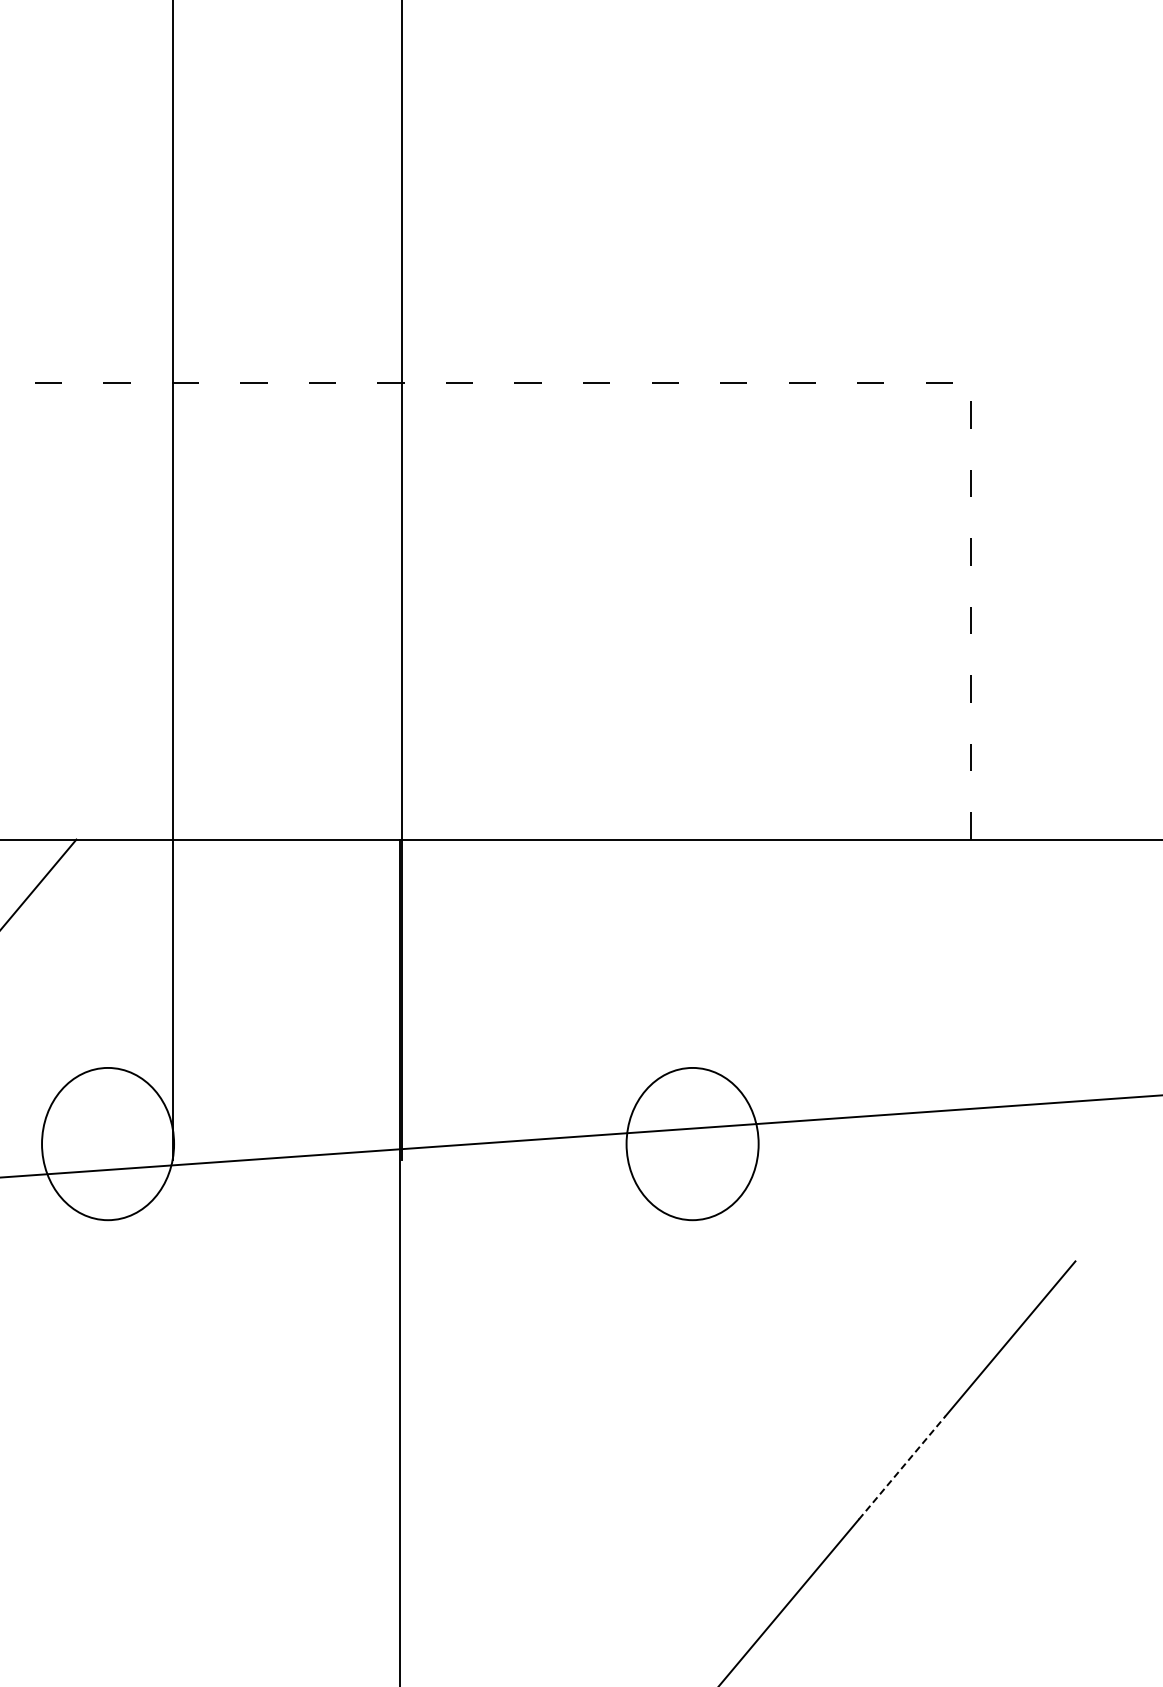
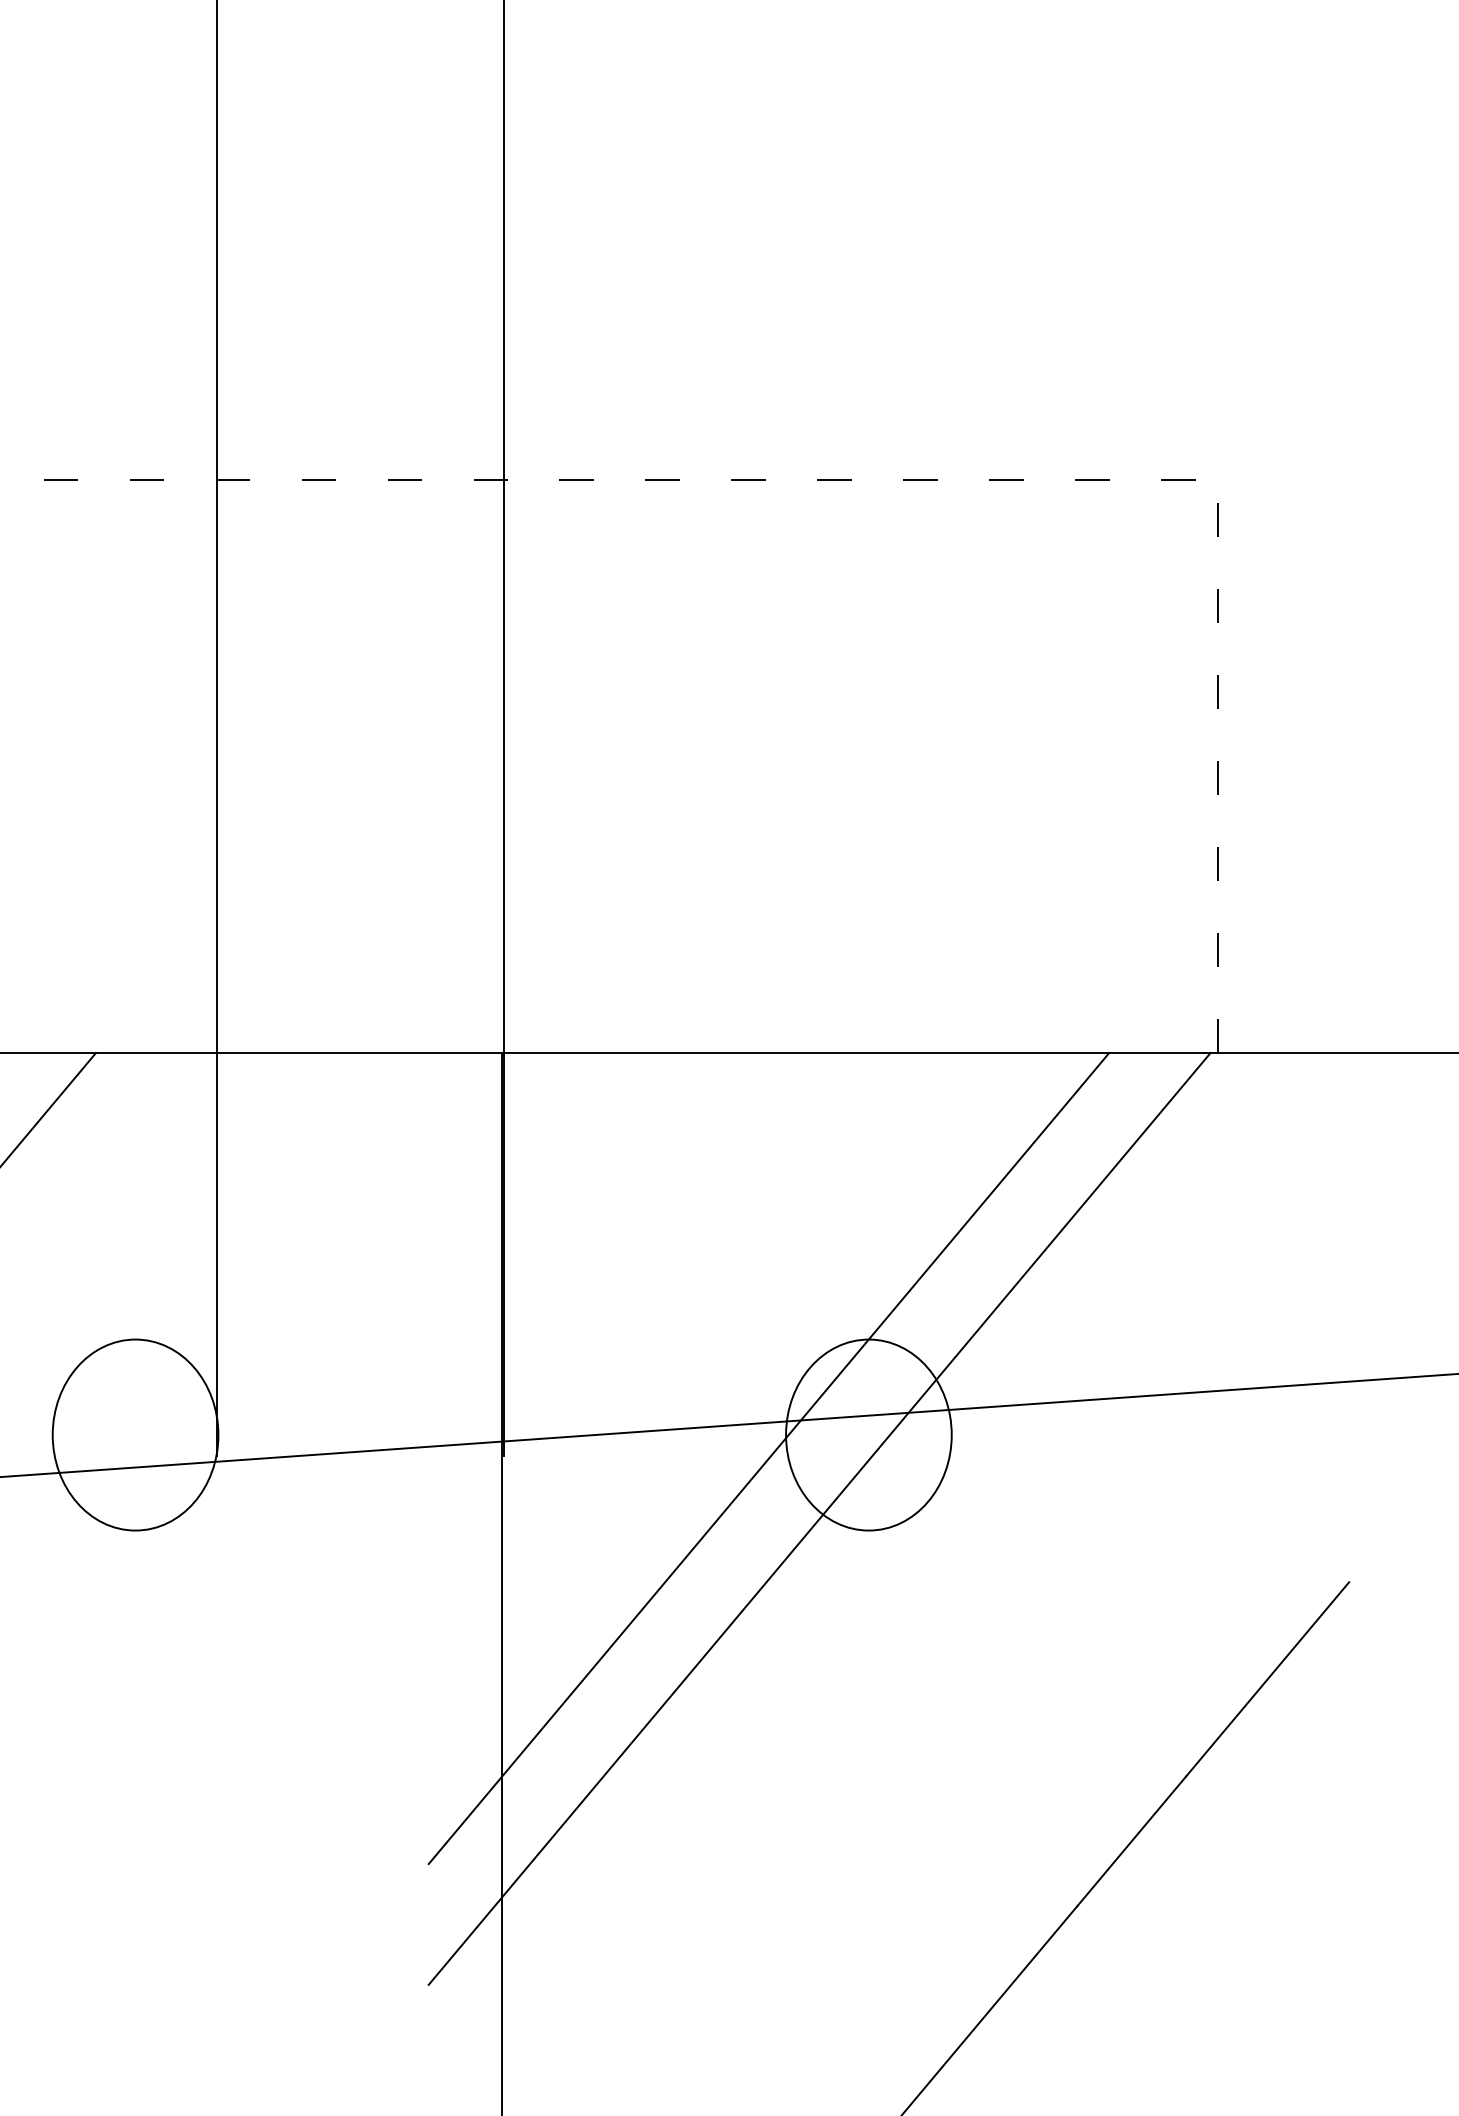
line: (612, 1162) -> (768, 1458), added
line: (652, 1210) -> (818, 1518), added
line: (902, 1467) -> (1132, 1840), dashed -> solid

